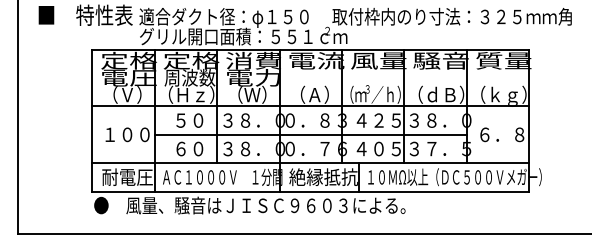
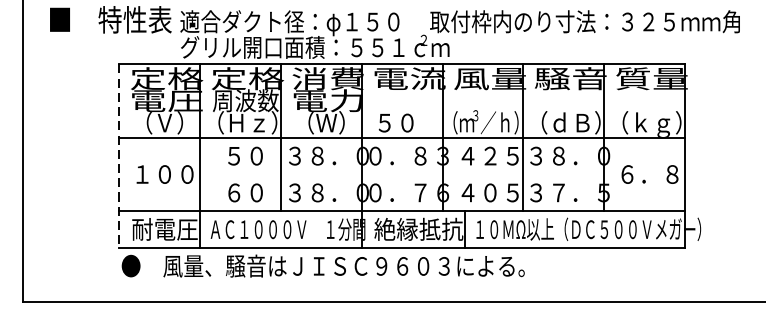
text: (310, 94) -> (401, 122), （Ａ） -> ５０
line: (92, 120) -> (119, 156), solid -> dashed
line: (310, 134) -> (401, 174), removed

